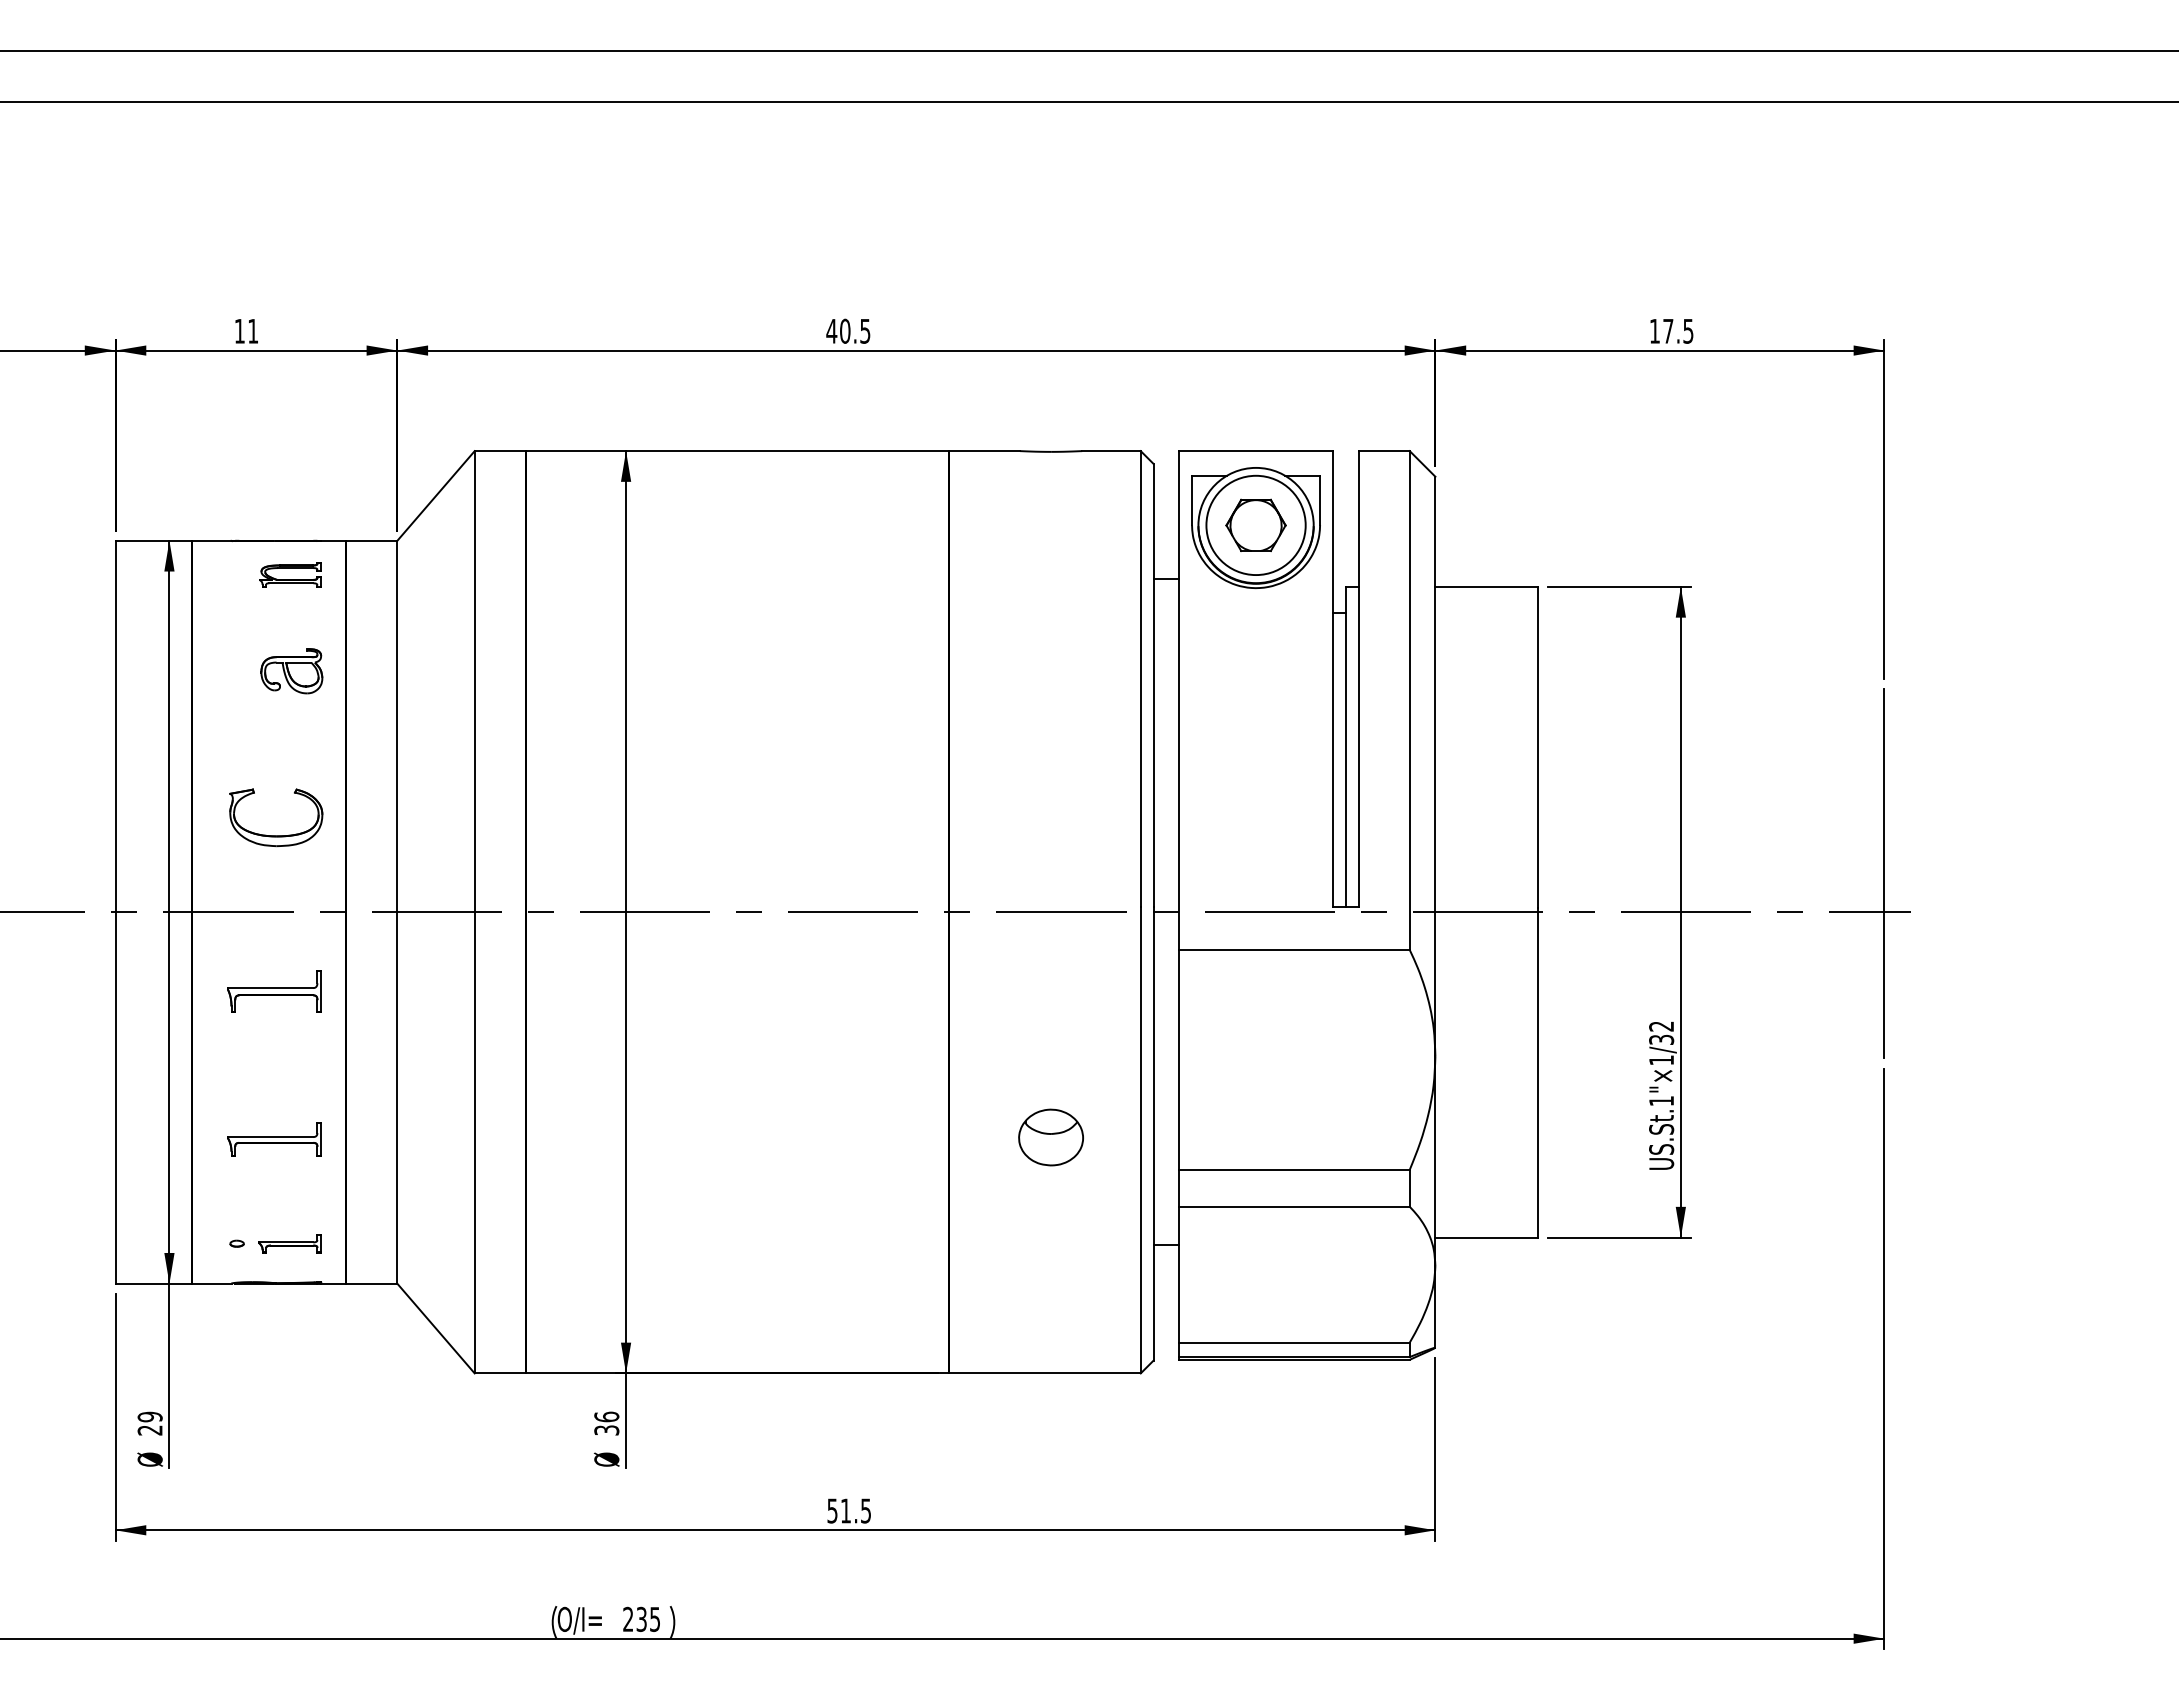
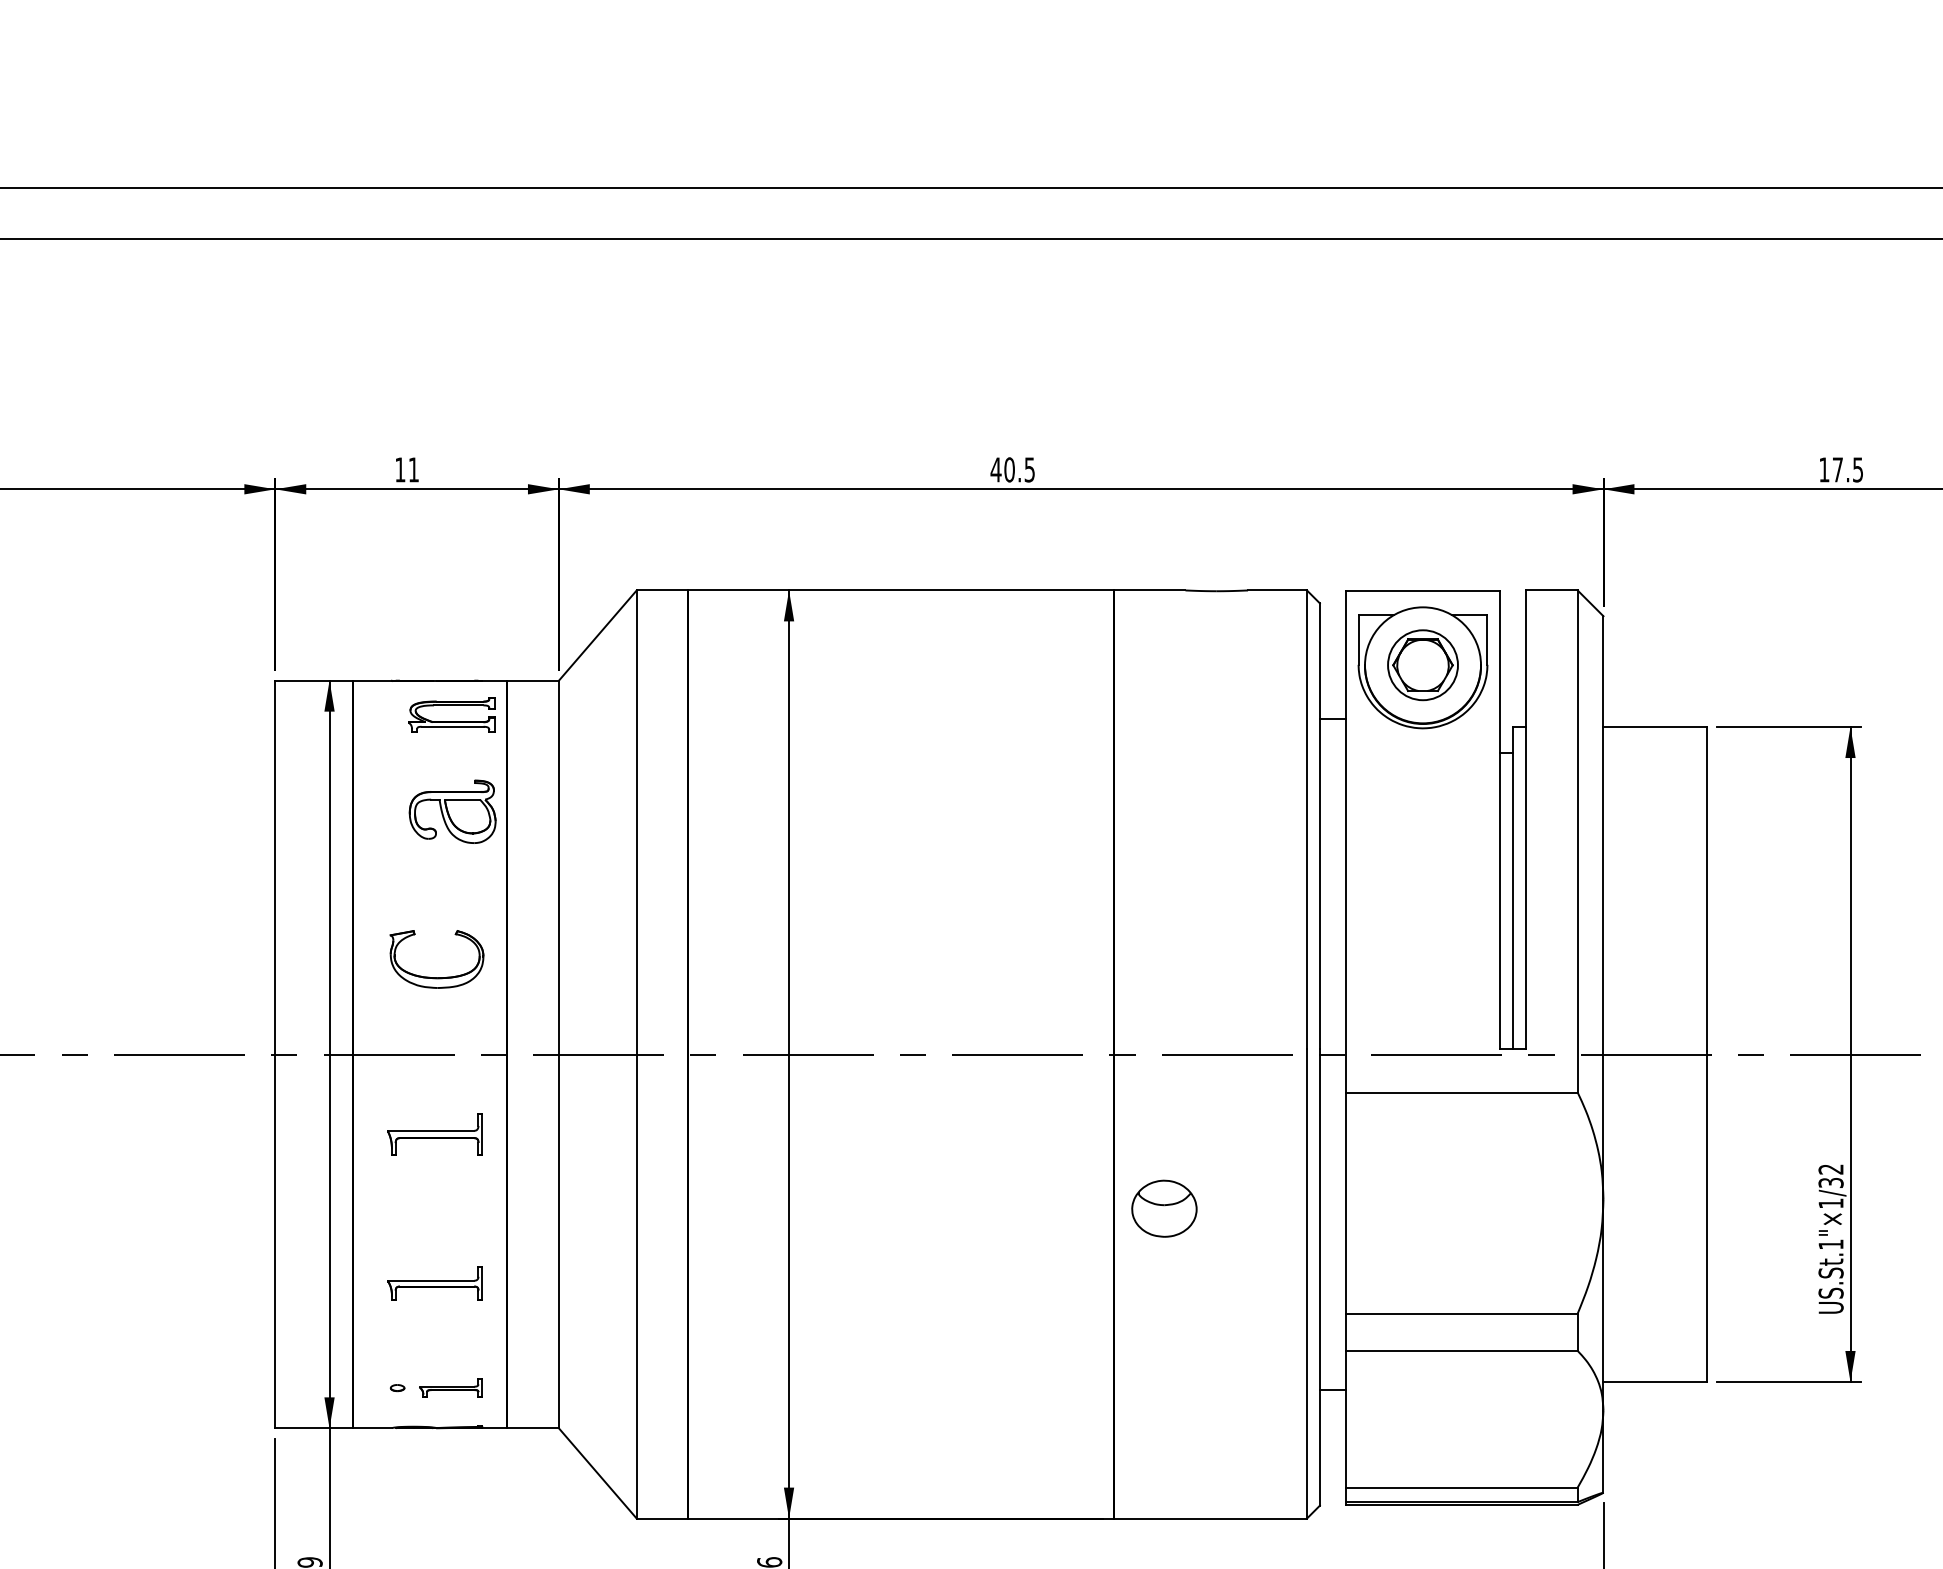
circle: (1255, 525) -> (1422, 665), size x0.7
part: (290, 574) -> (451, 714), size x1.4
part: (291, 671) -> (452, 812), size x1.4
part: (1050, 1137) -> (1163, 1208), moved

